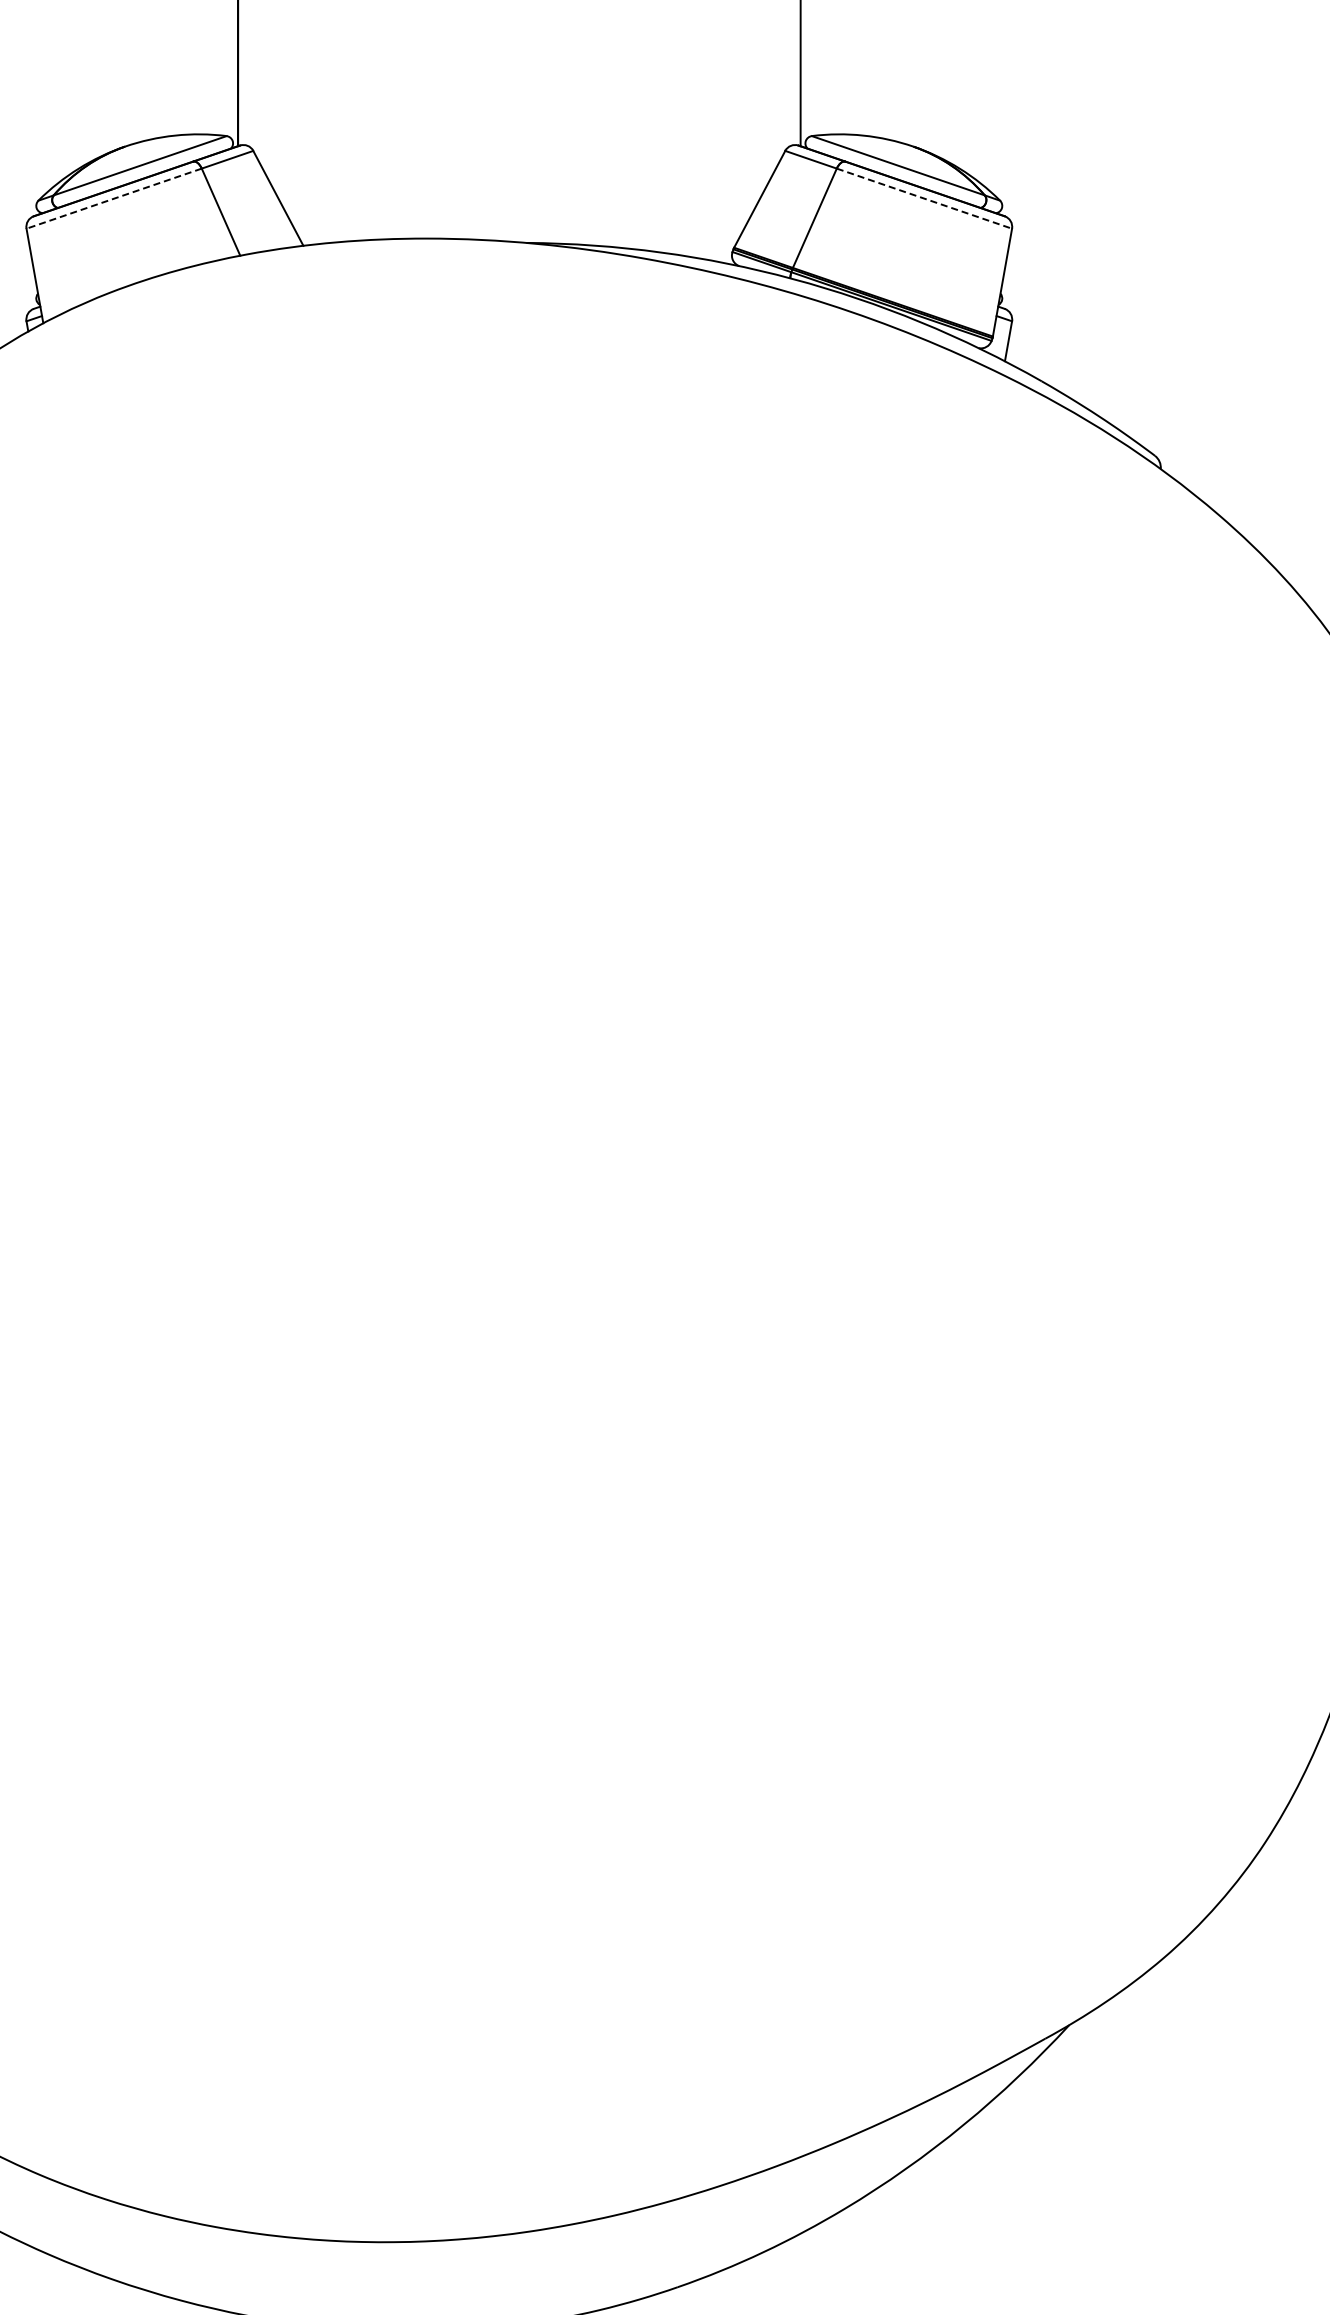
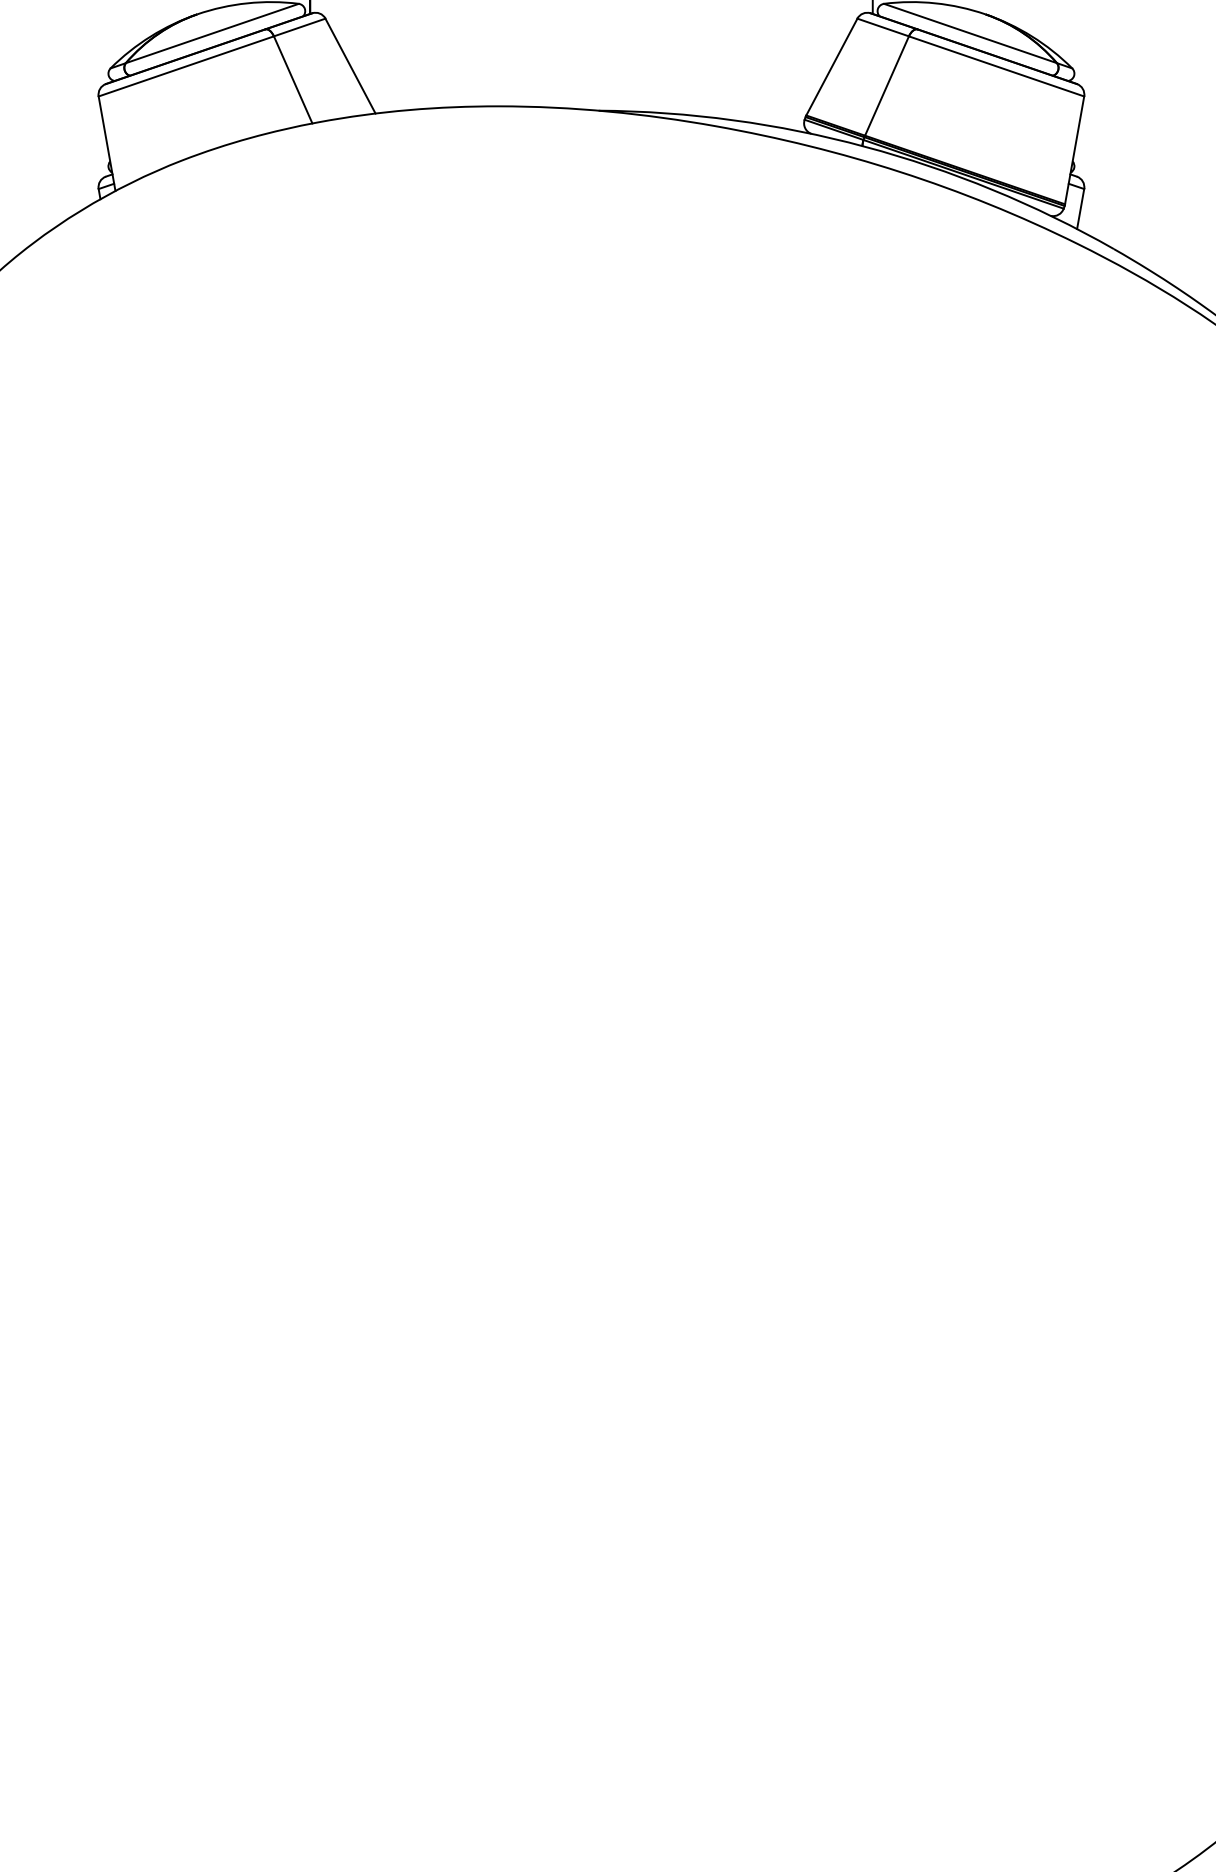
line: (114, 198) -> (186, 66), dashed -> solid
line: (924, 198) -> (996, 66), dashed -> solid

